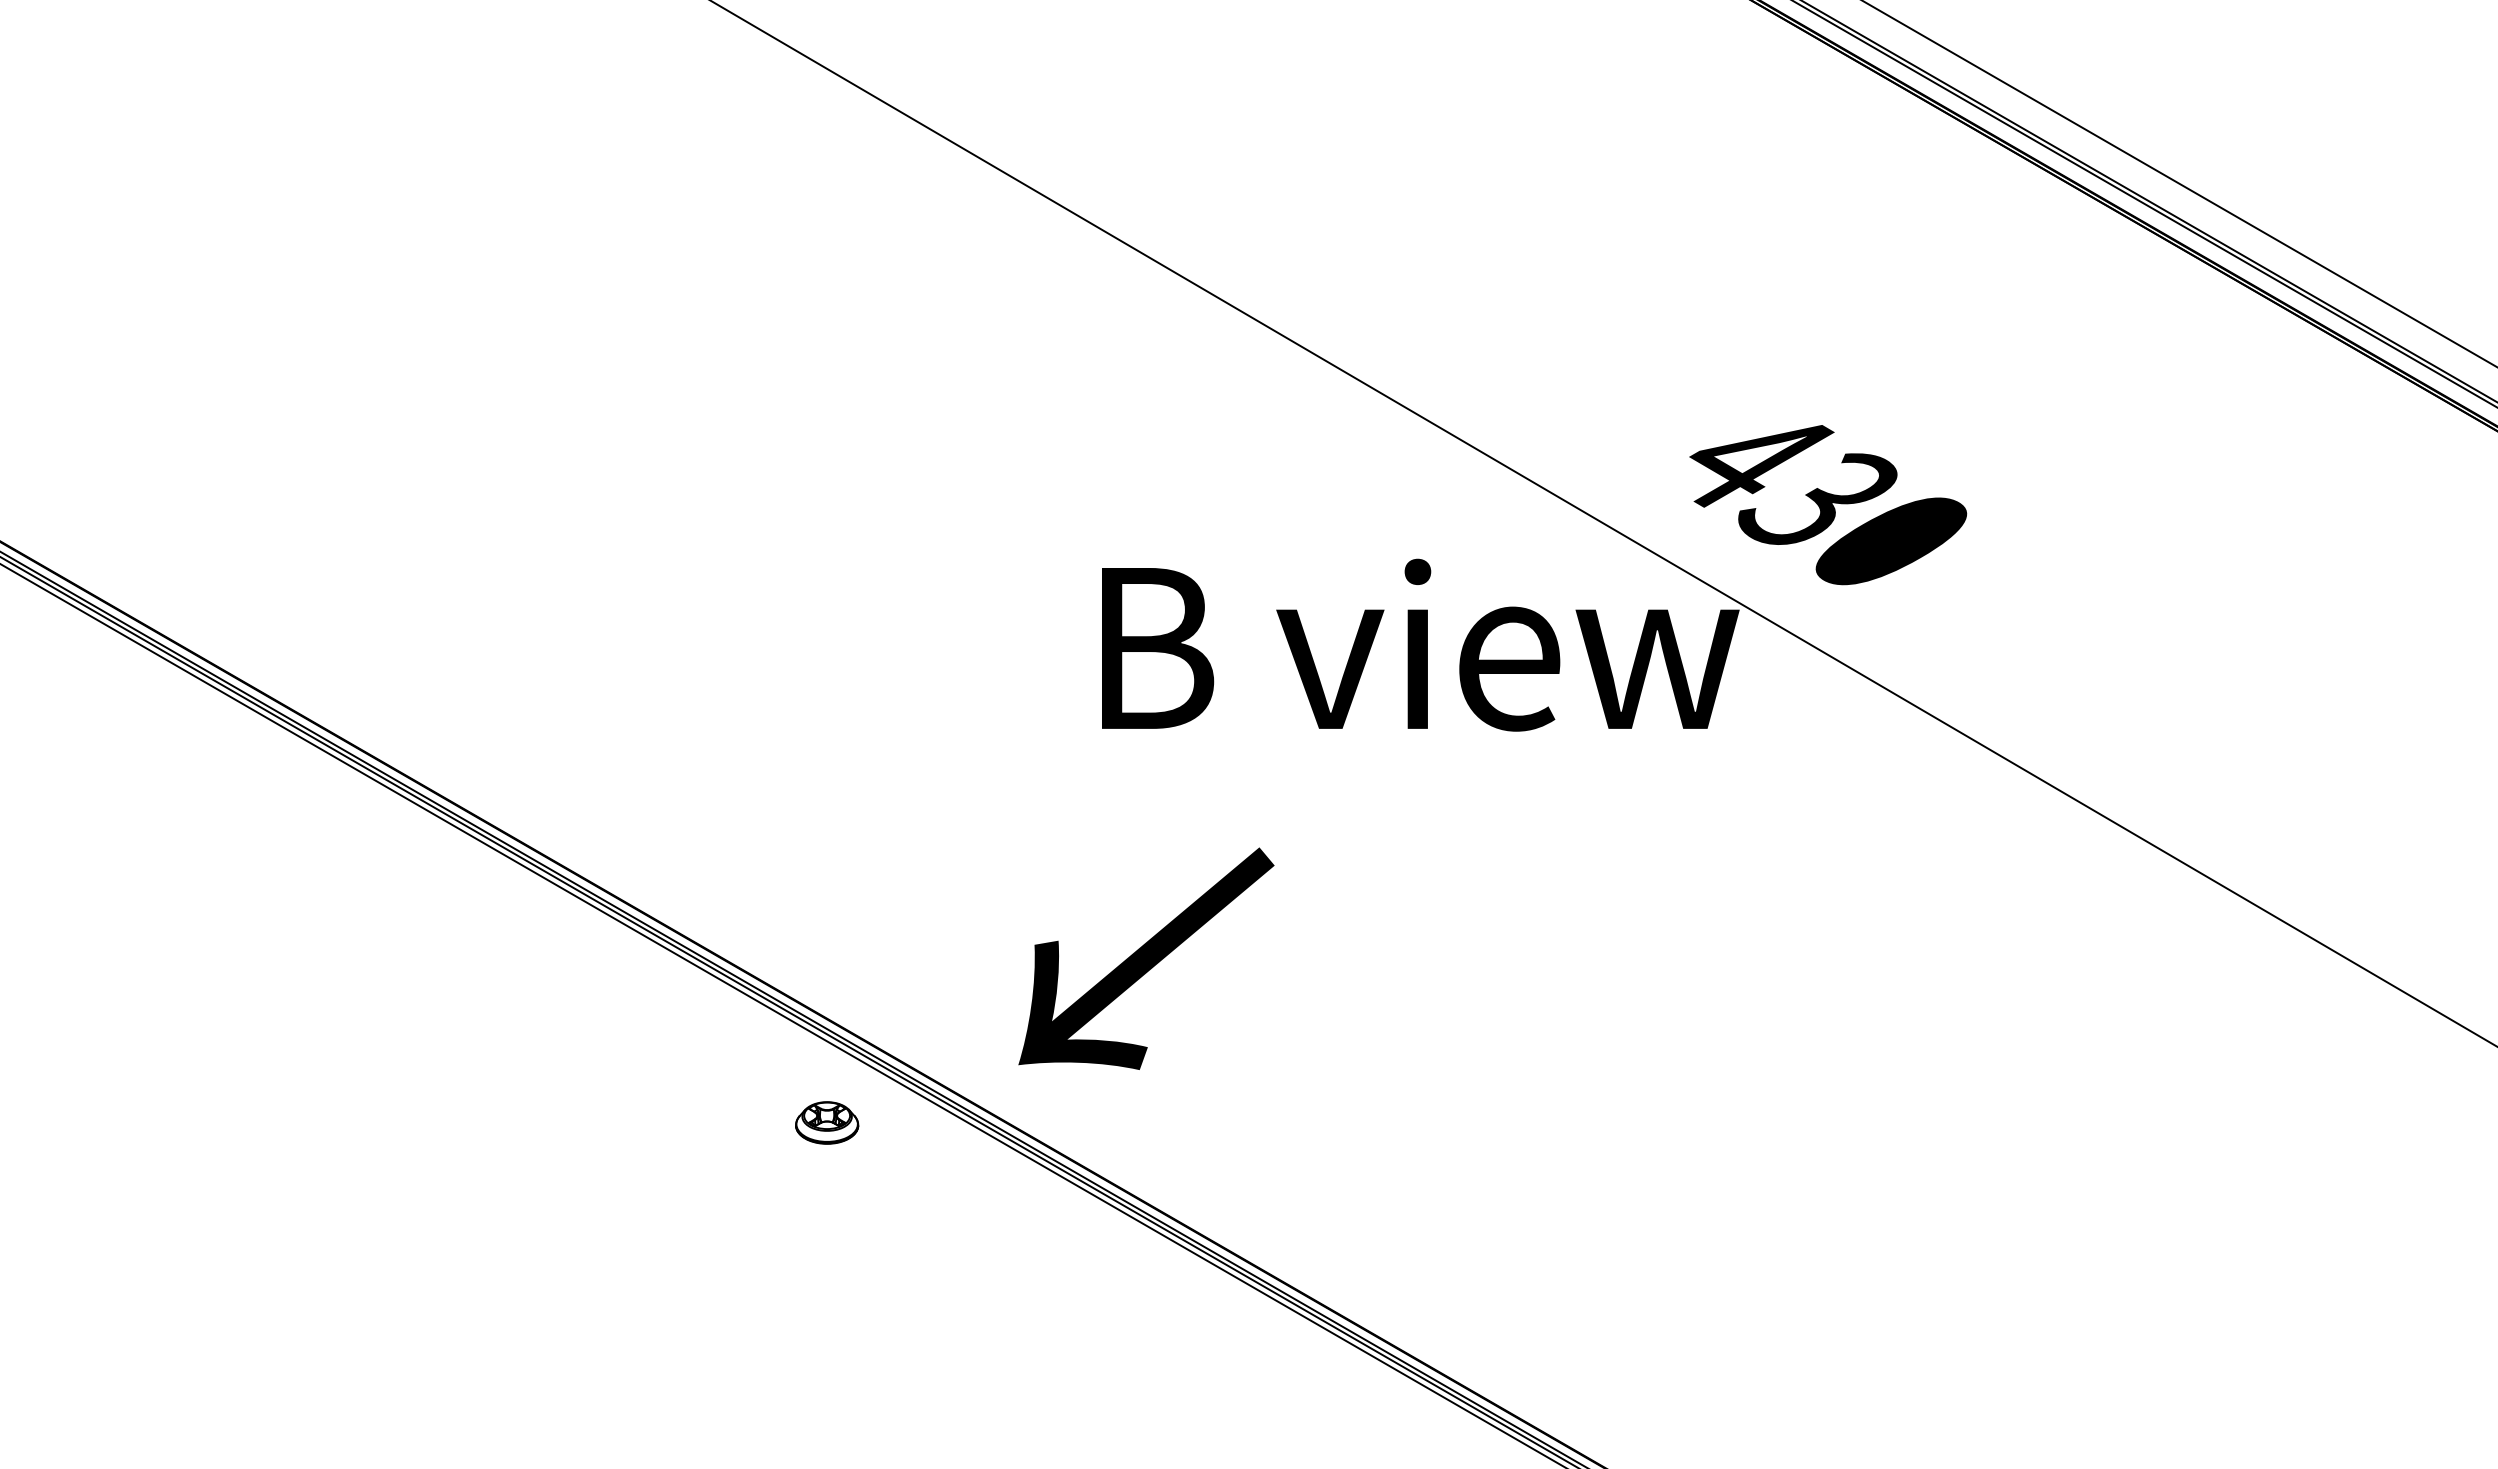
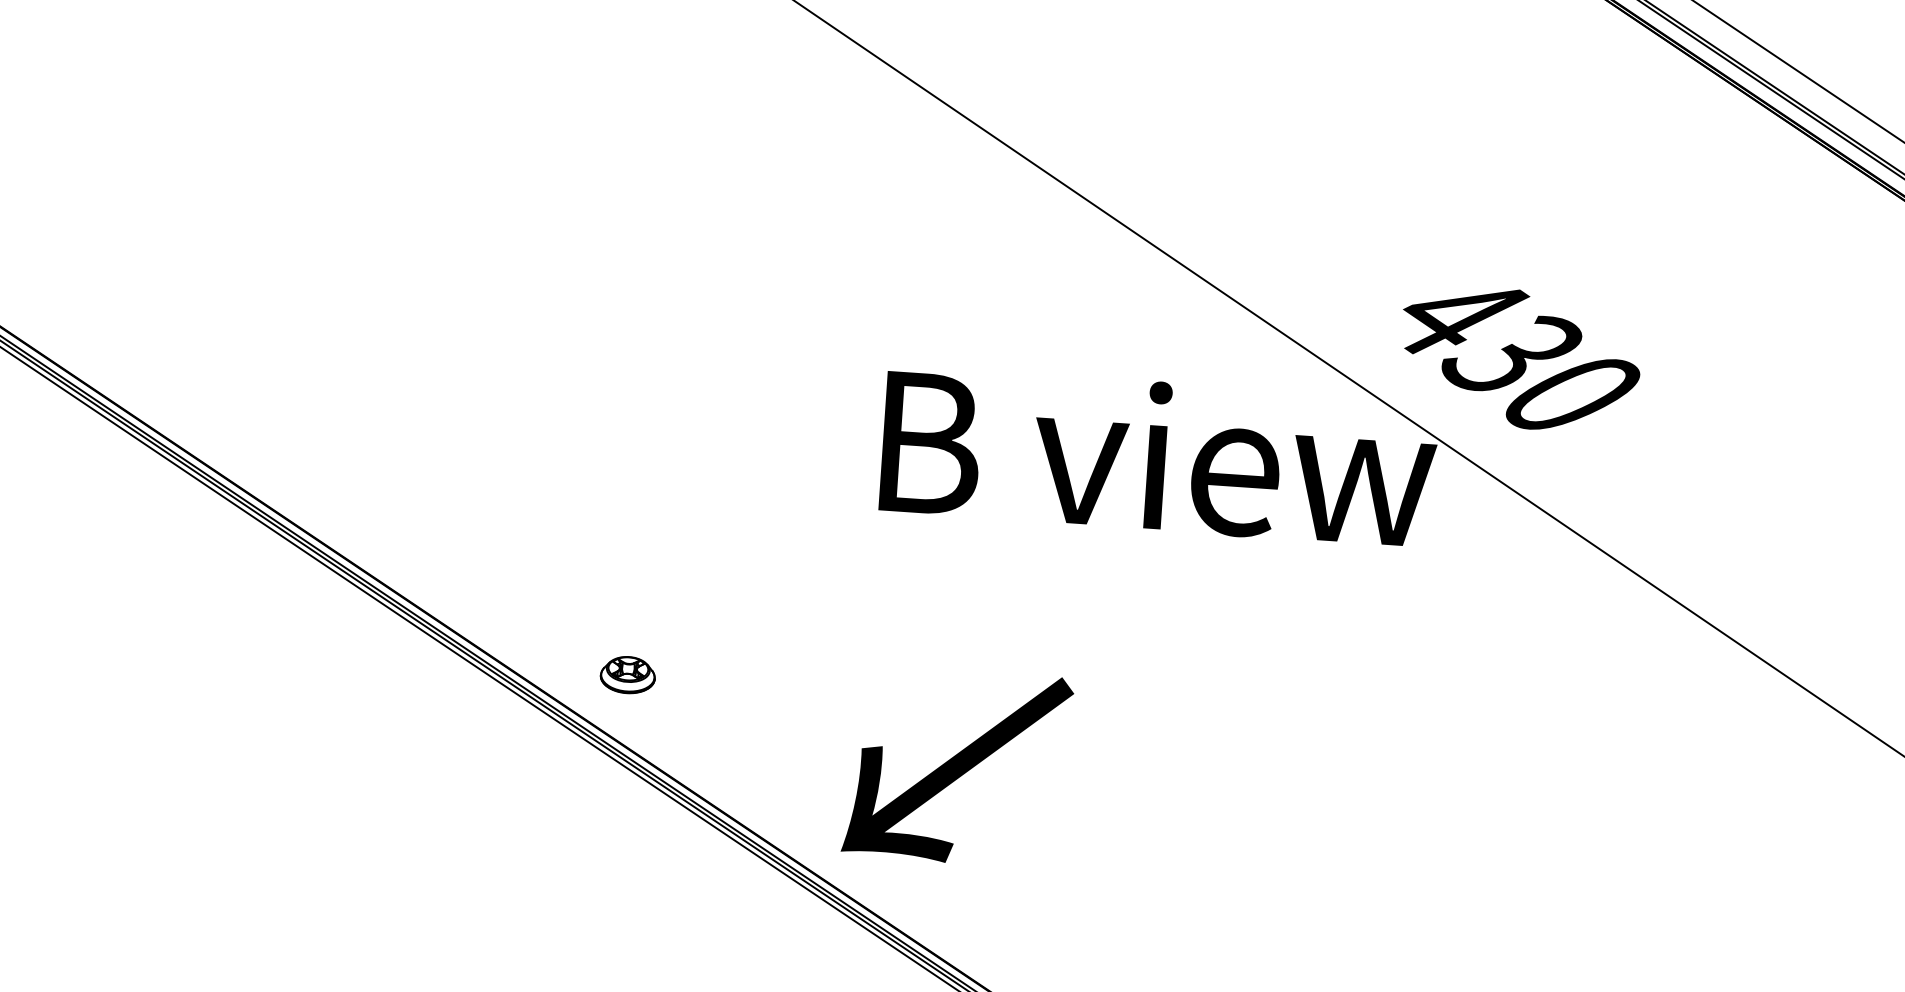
text: (1146, 958) -> (957, 766), moved
part: (827, 1122) -> (628, 674), moved

